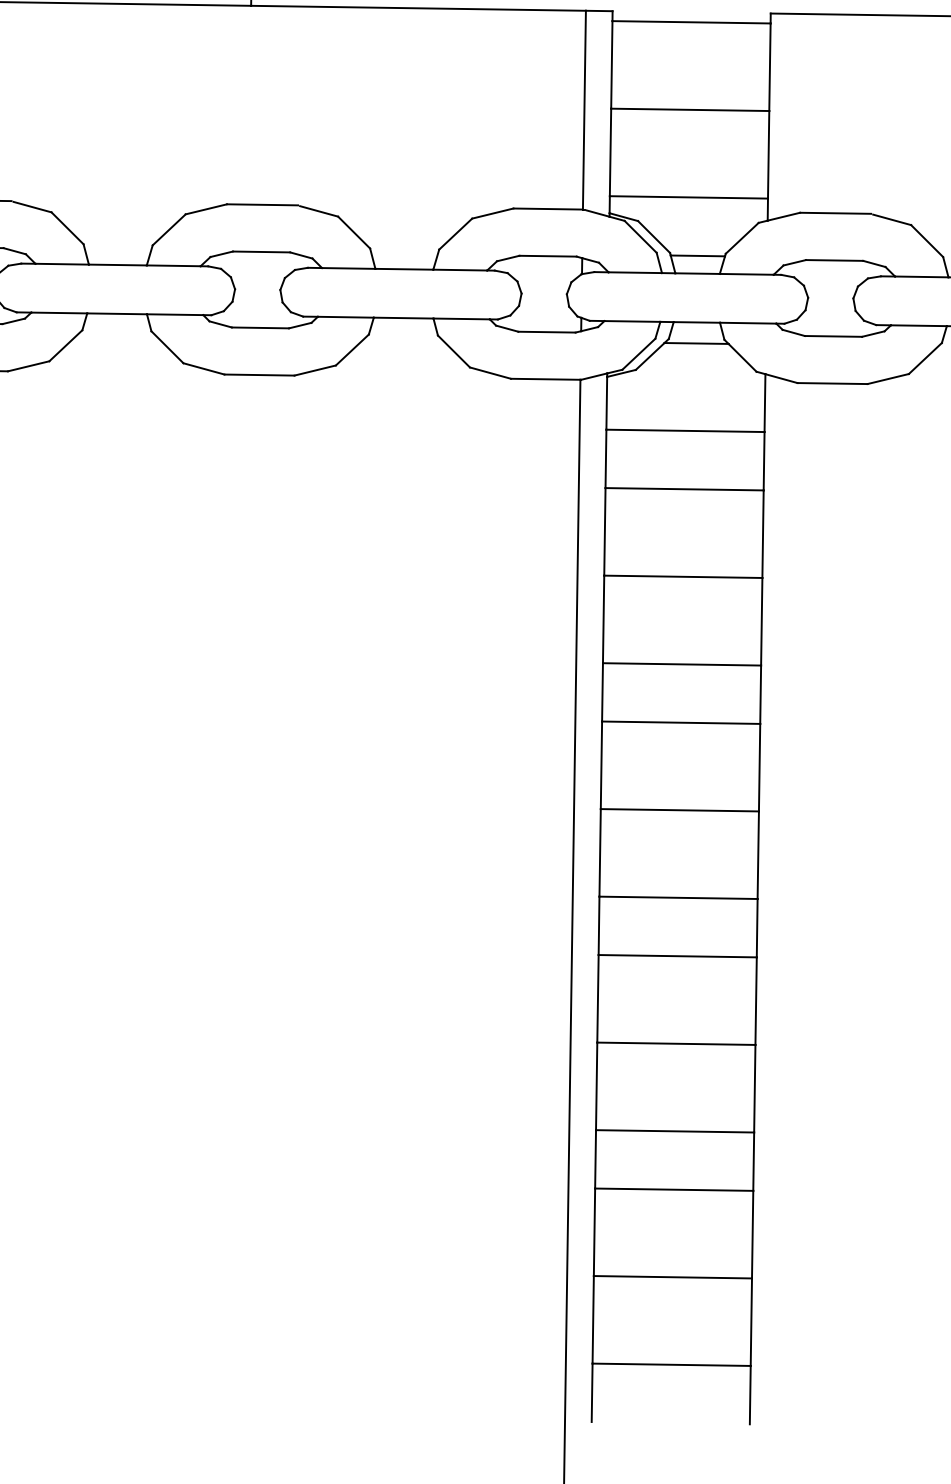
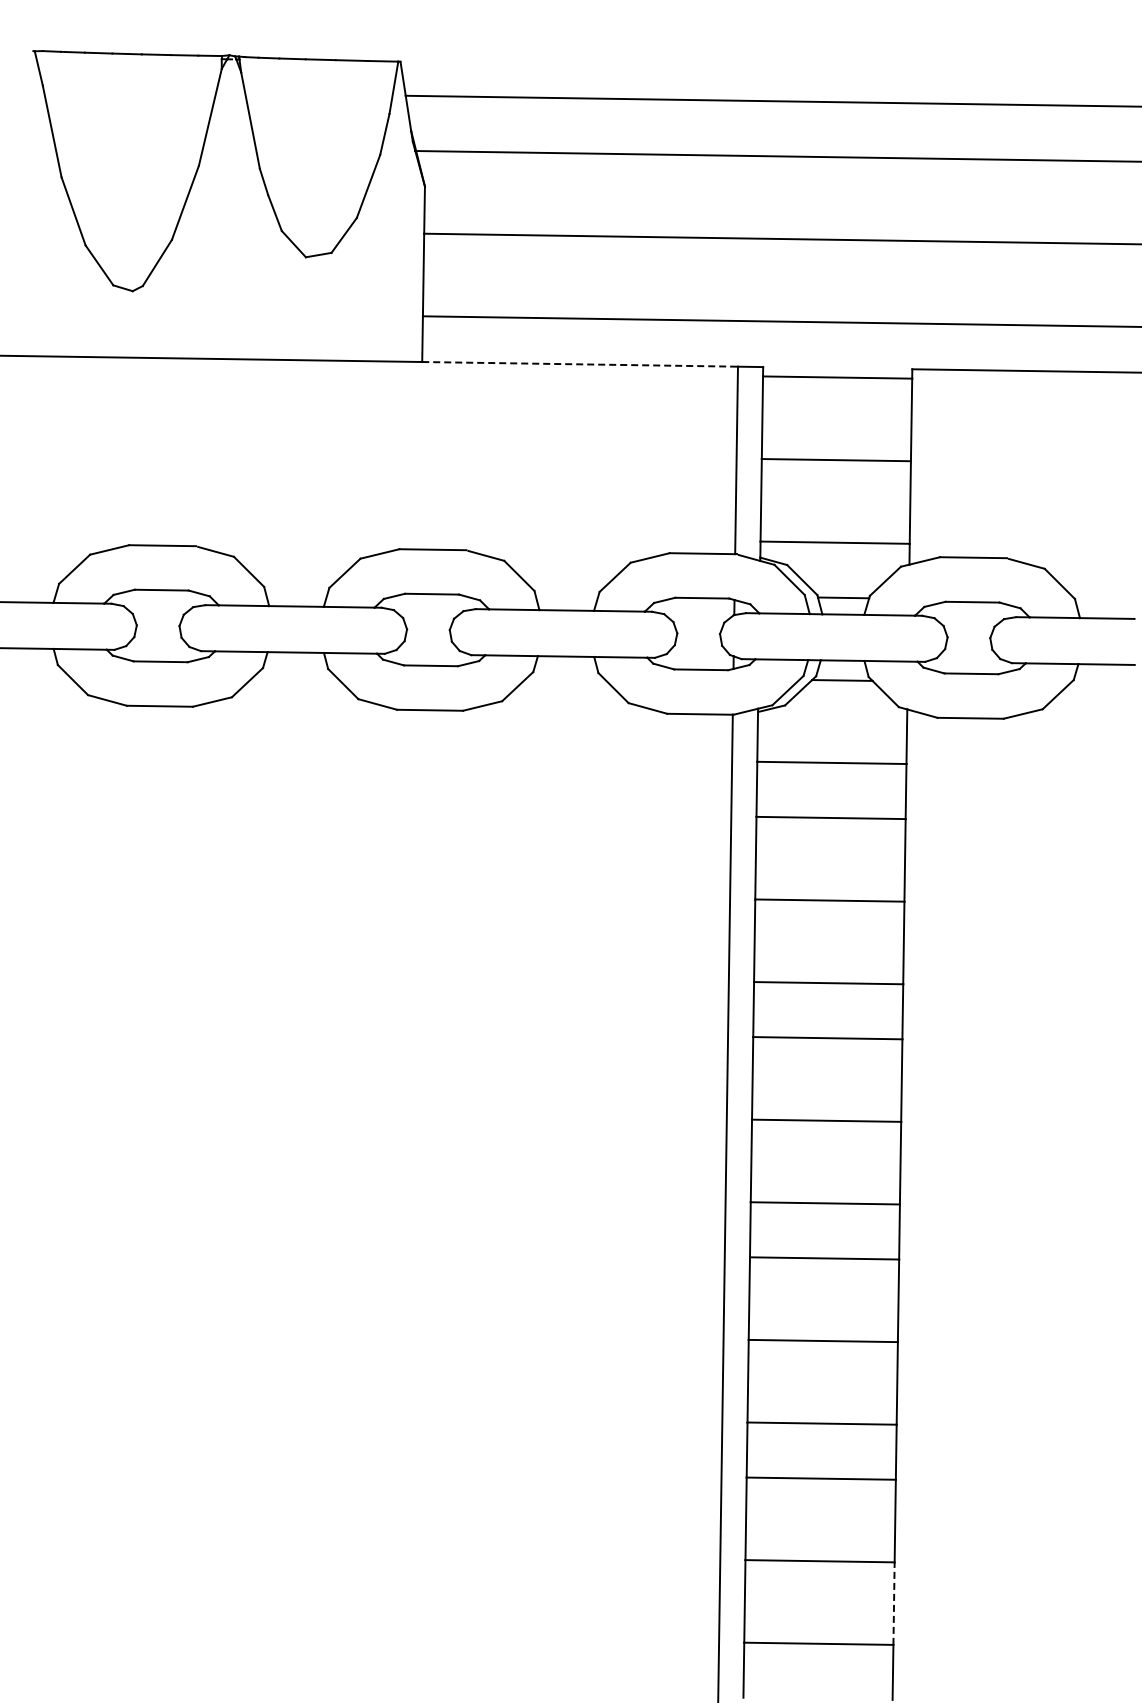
line: (418, 8) -> (580, 364), solid -> dashed
line: (751, 1322) -> (894, 1603), solid -> dashed

